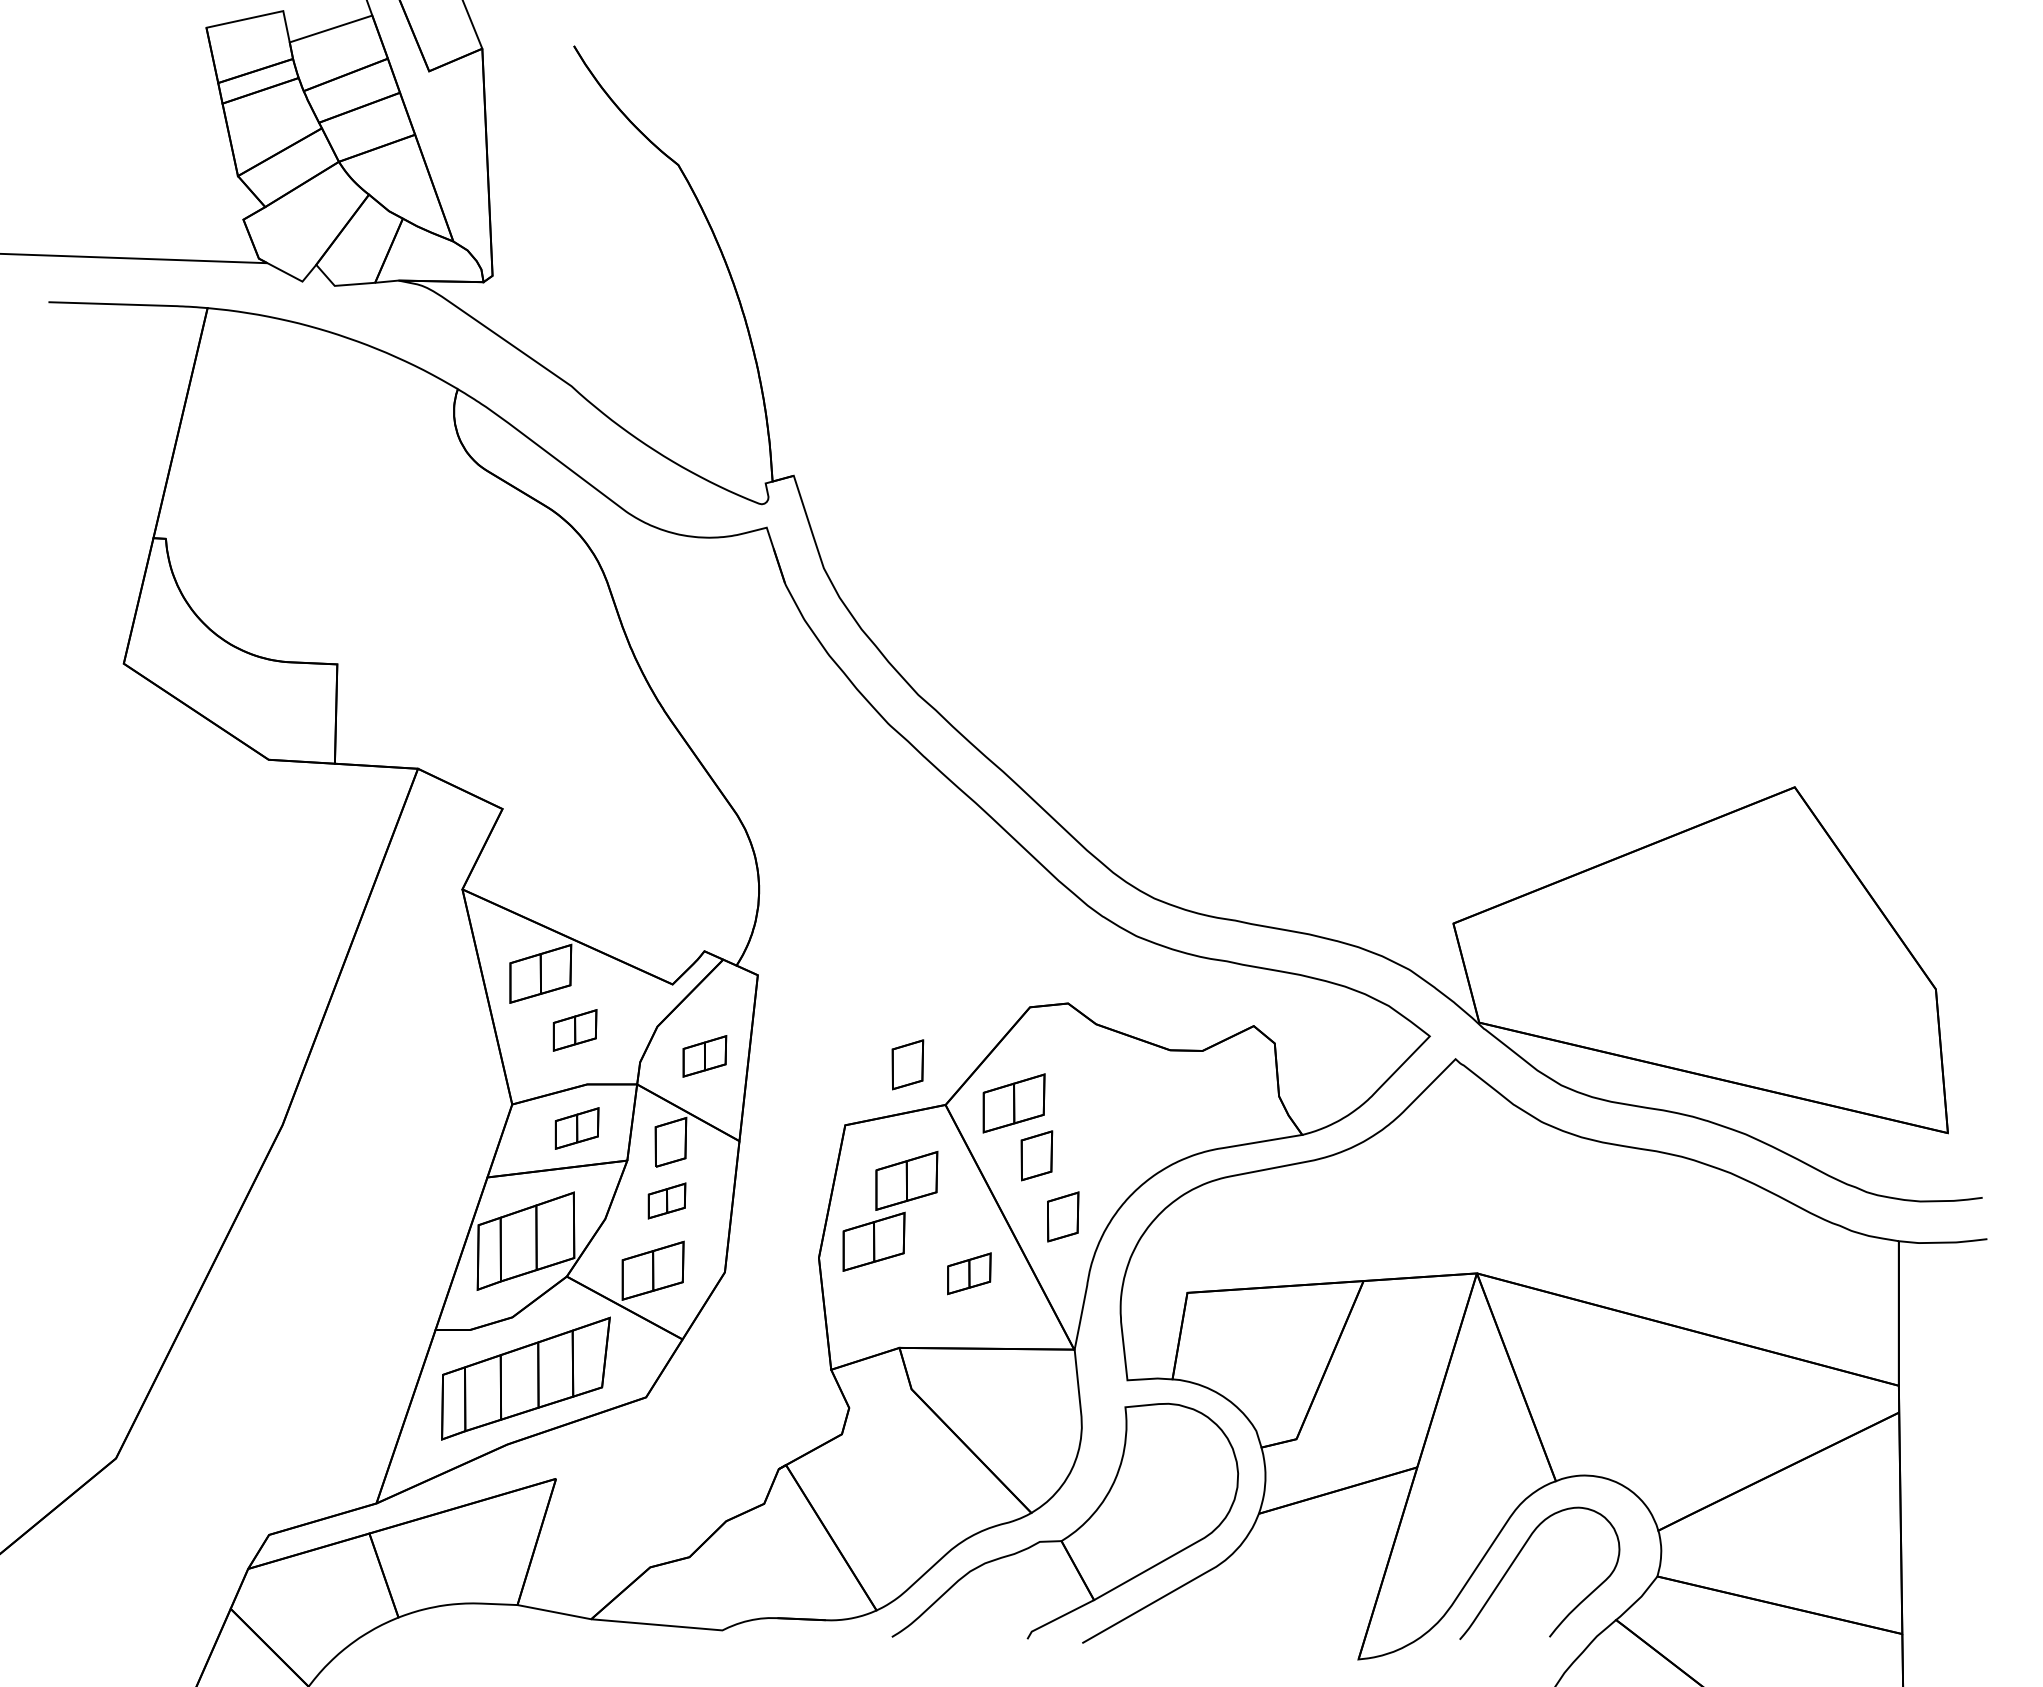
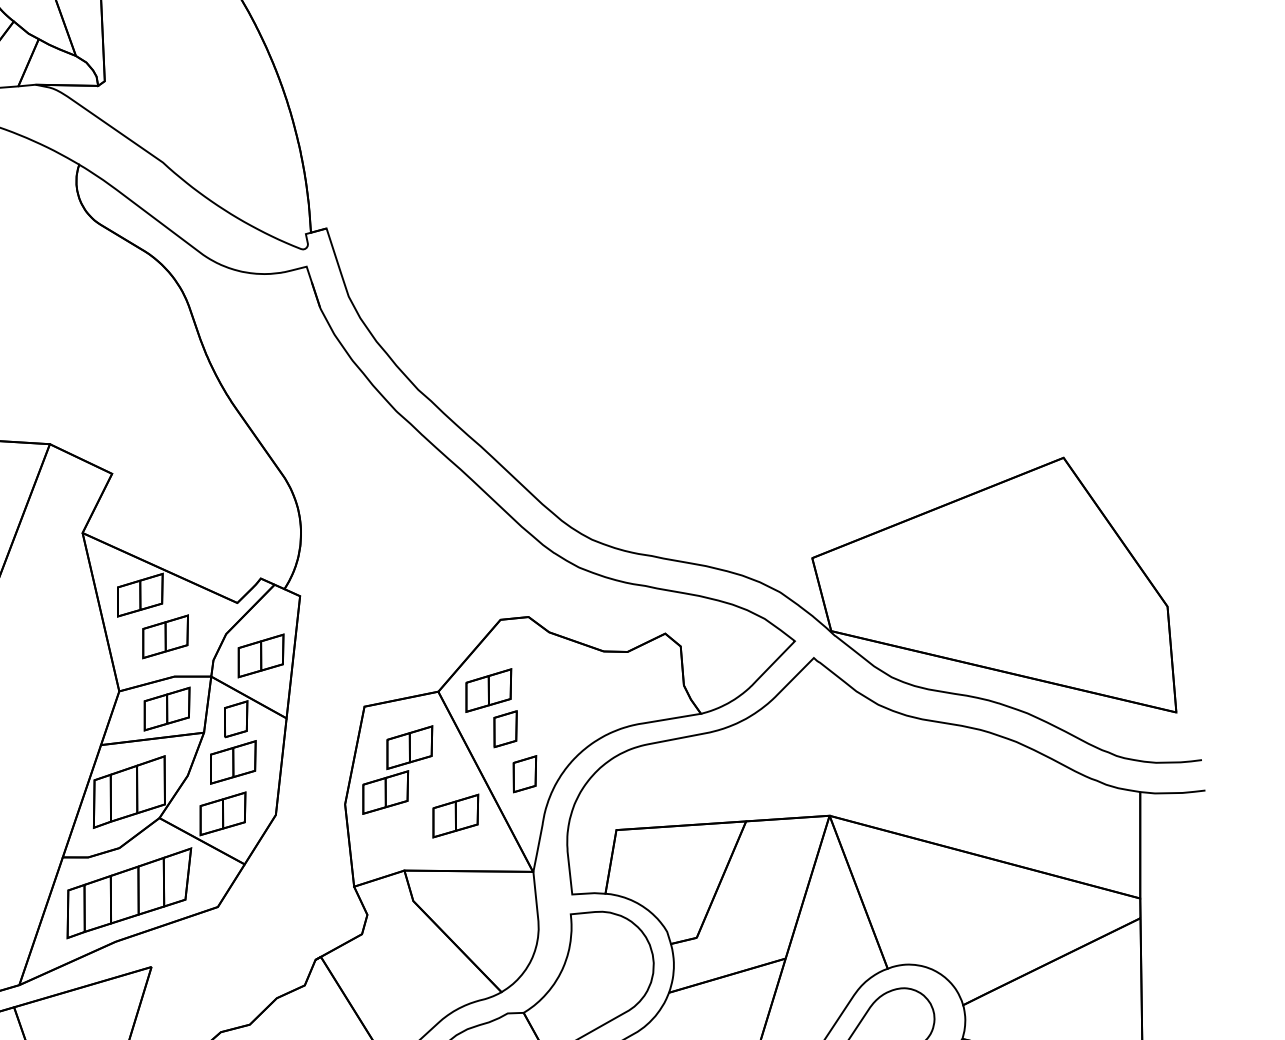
part: (574, 1030) -> (165, 636), size x1.43
part: (704, 1056) -> (260, 656), size x1.43
part: (907, 1064) -> (410, 661), removed
part: (576, 1128) -> (166, 709), size x1.43
part: (666, 1200) -> (232, 762), size x1.67
part: (969, 1273) -> (455, 815), size x1.43

